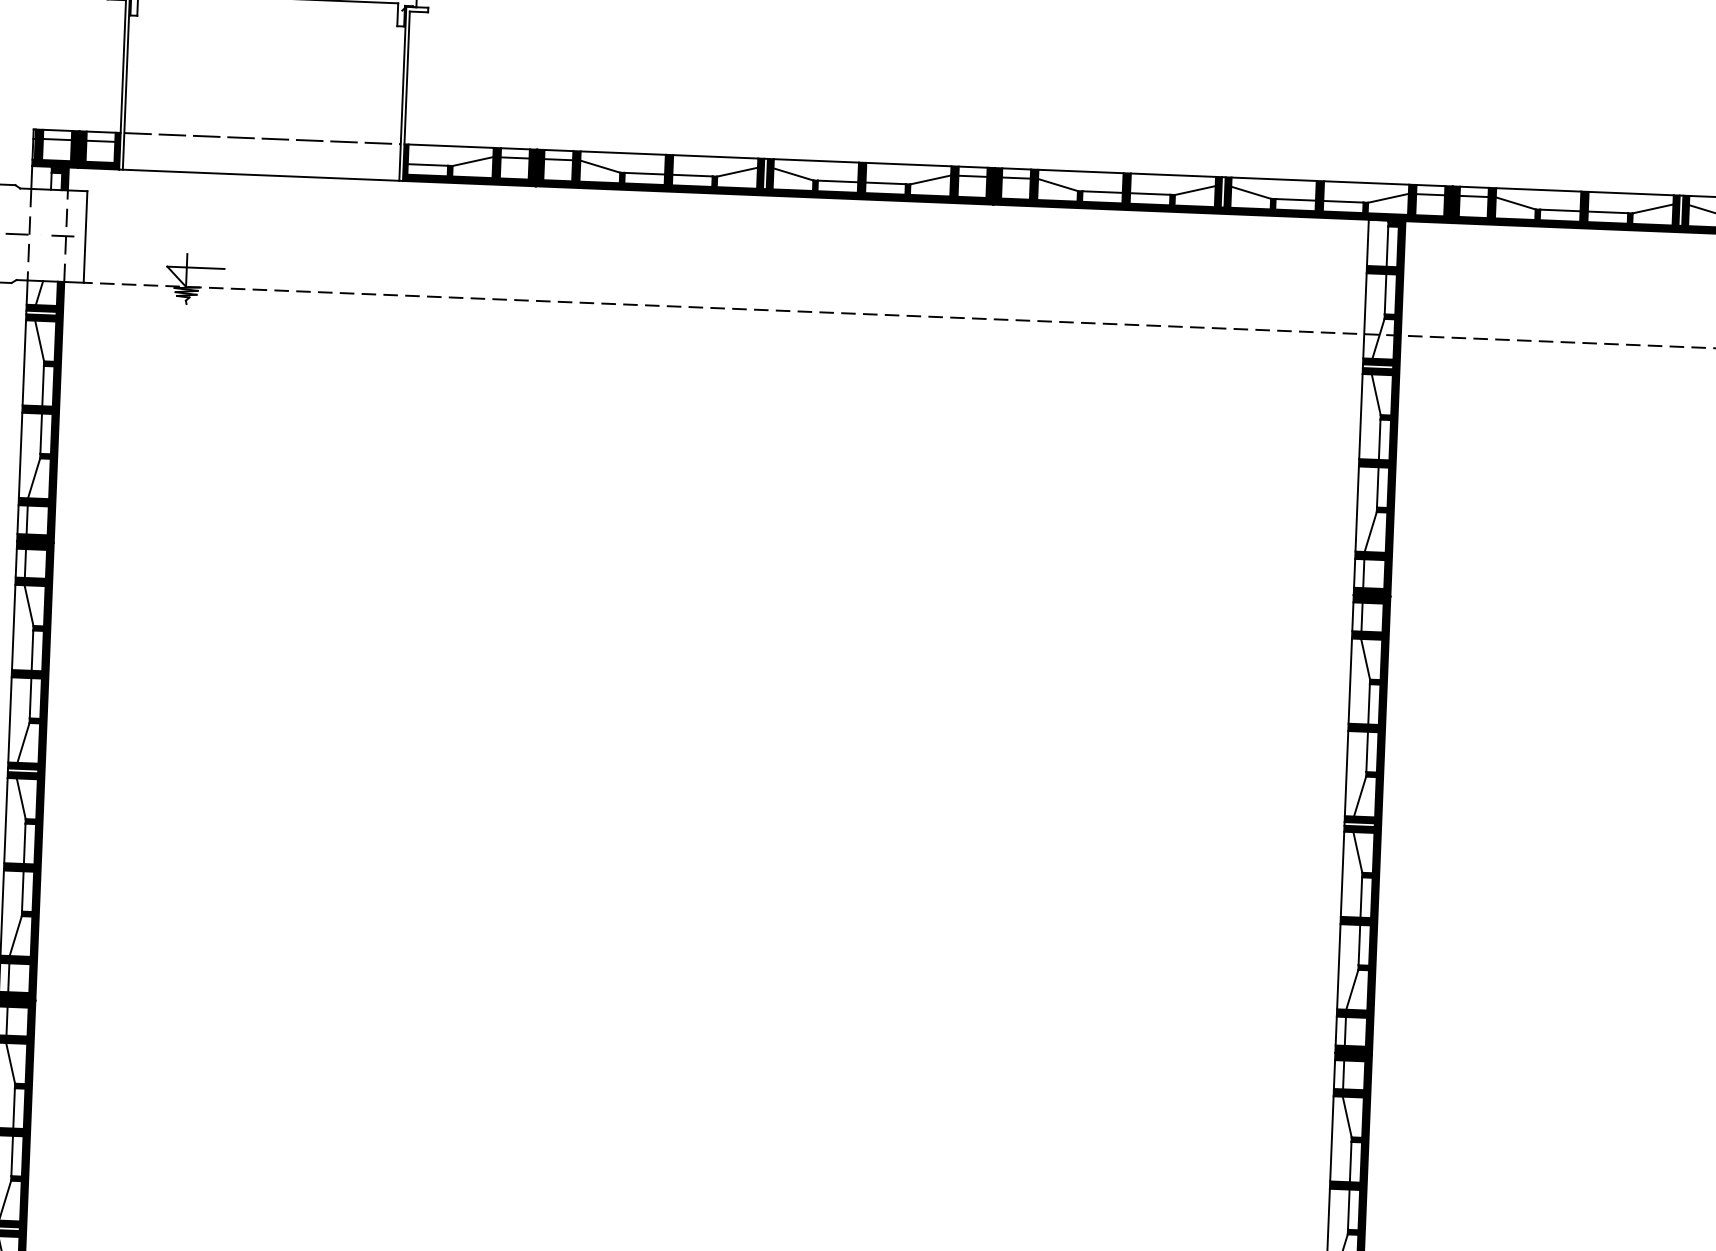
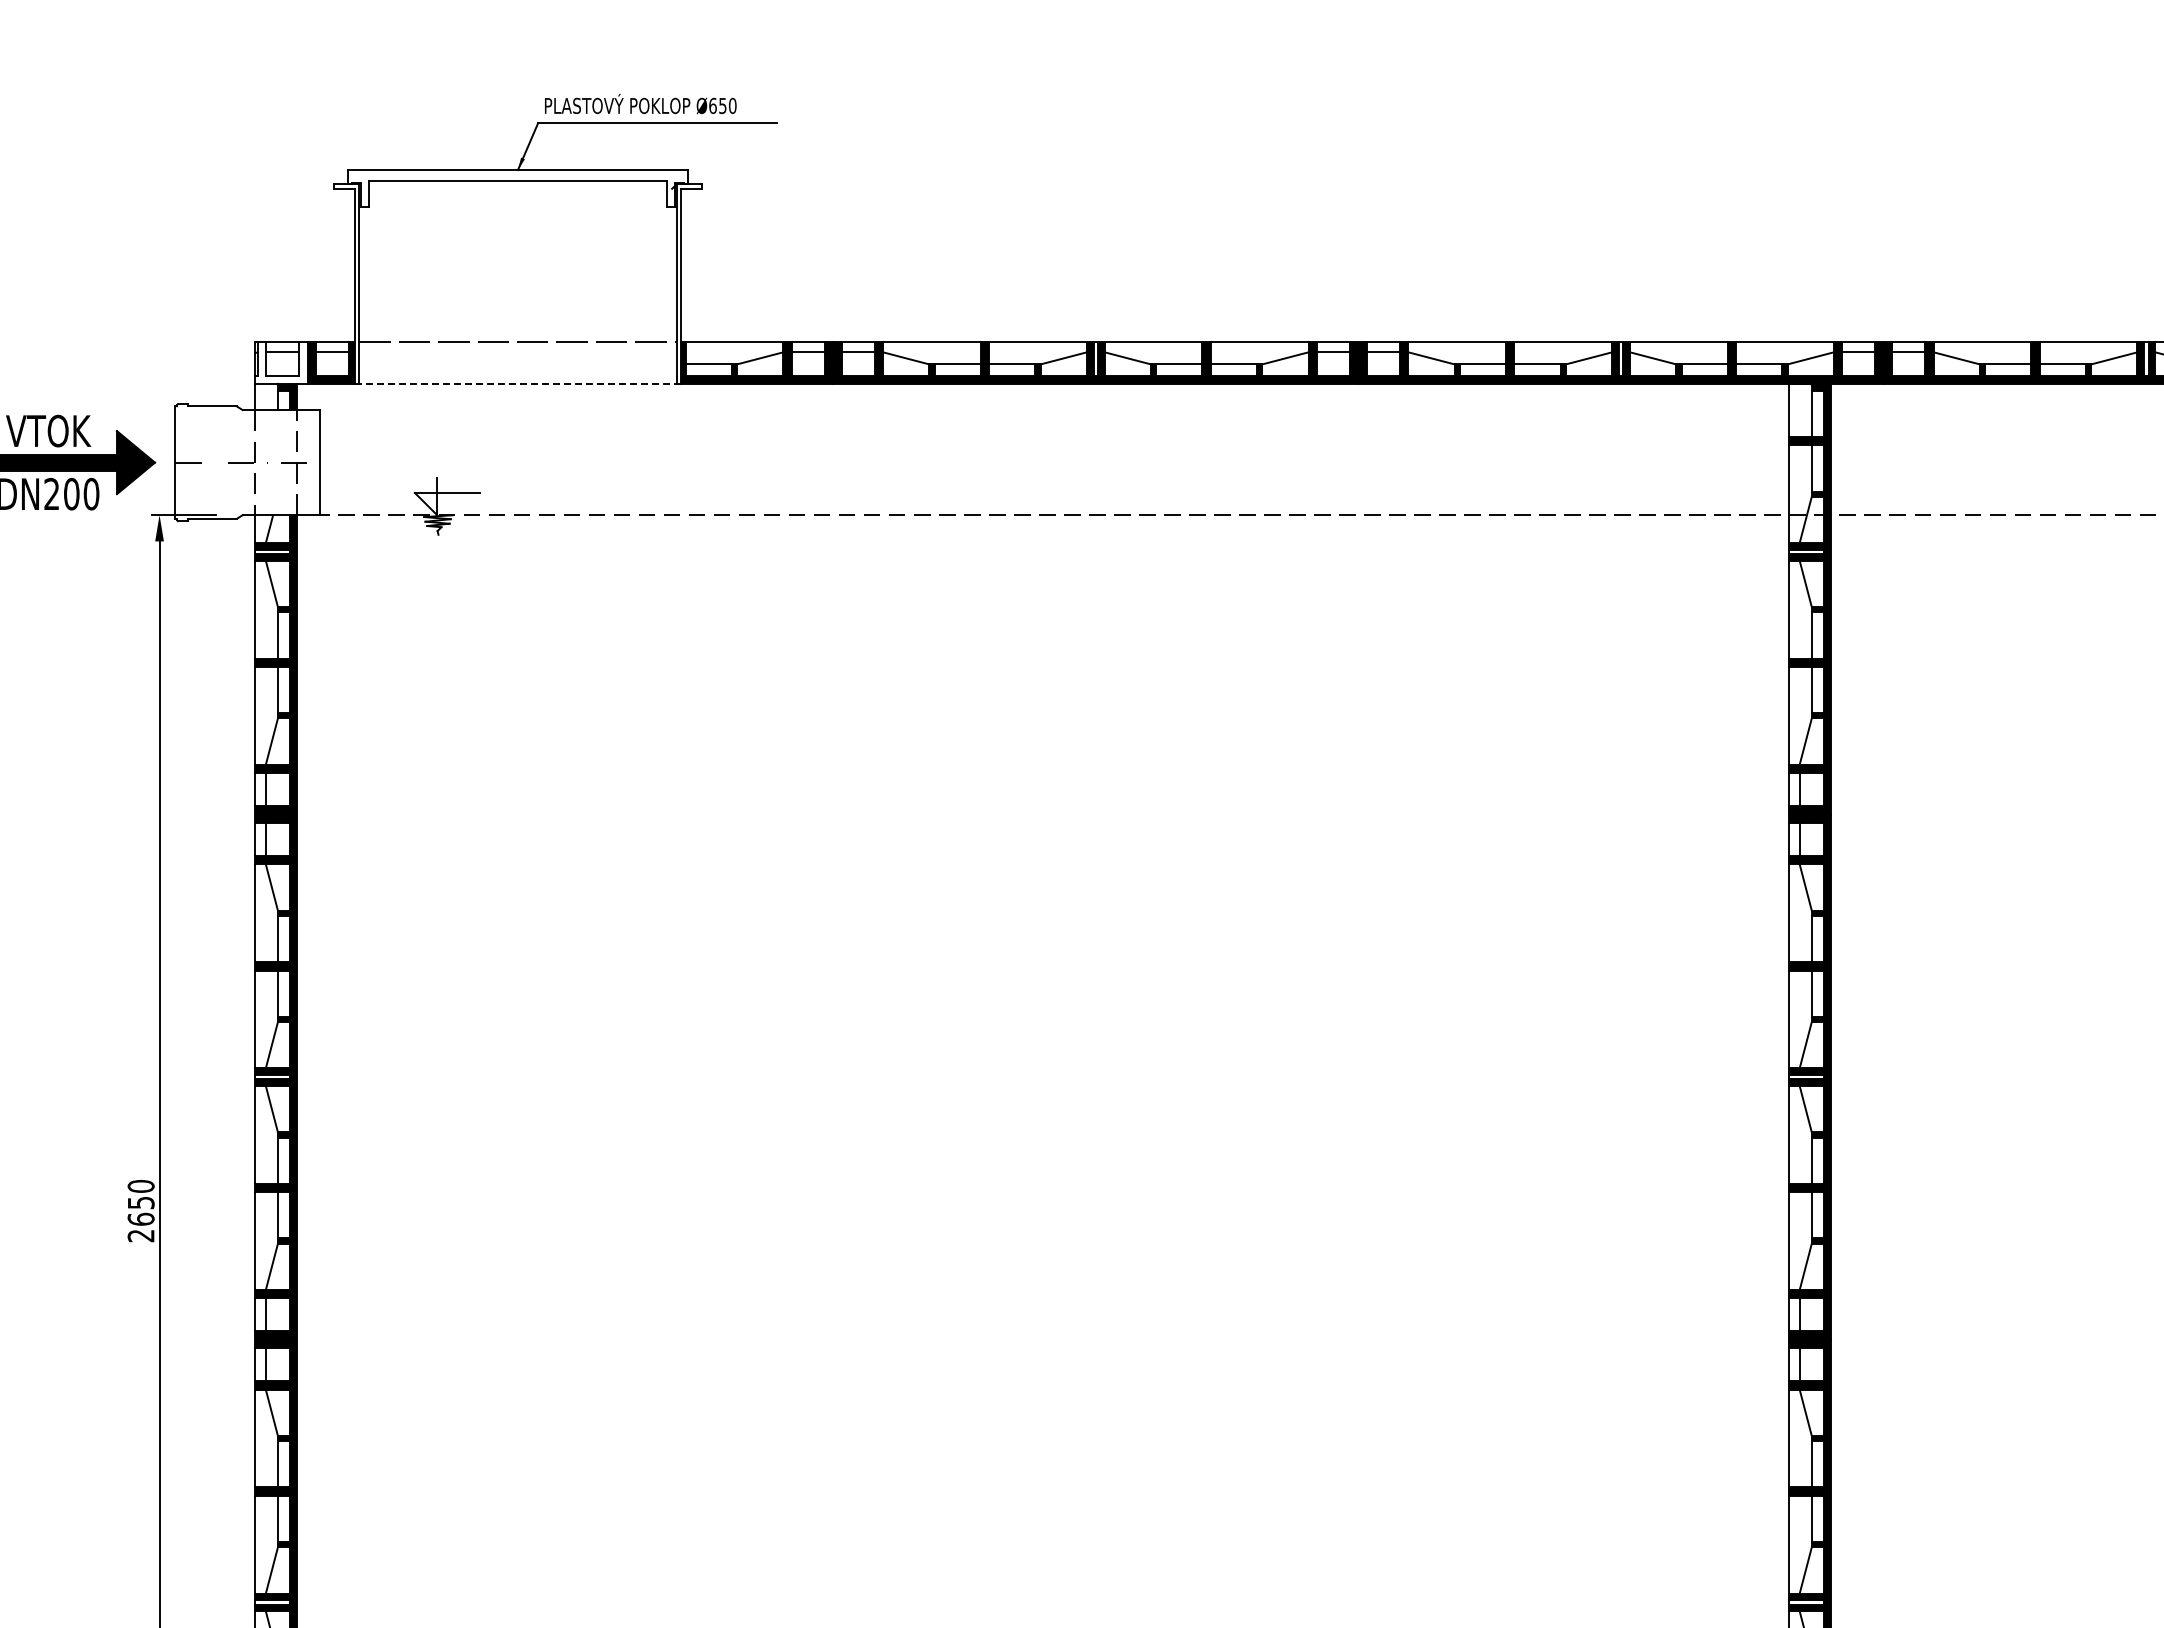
fill: (55, 148) -> (281, 362), removed
line: (261, 174) -> (518, 383), solid -> dashed

